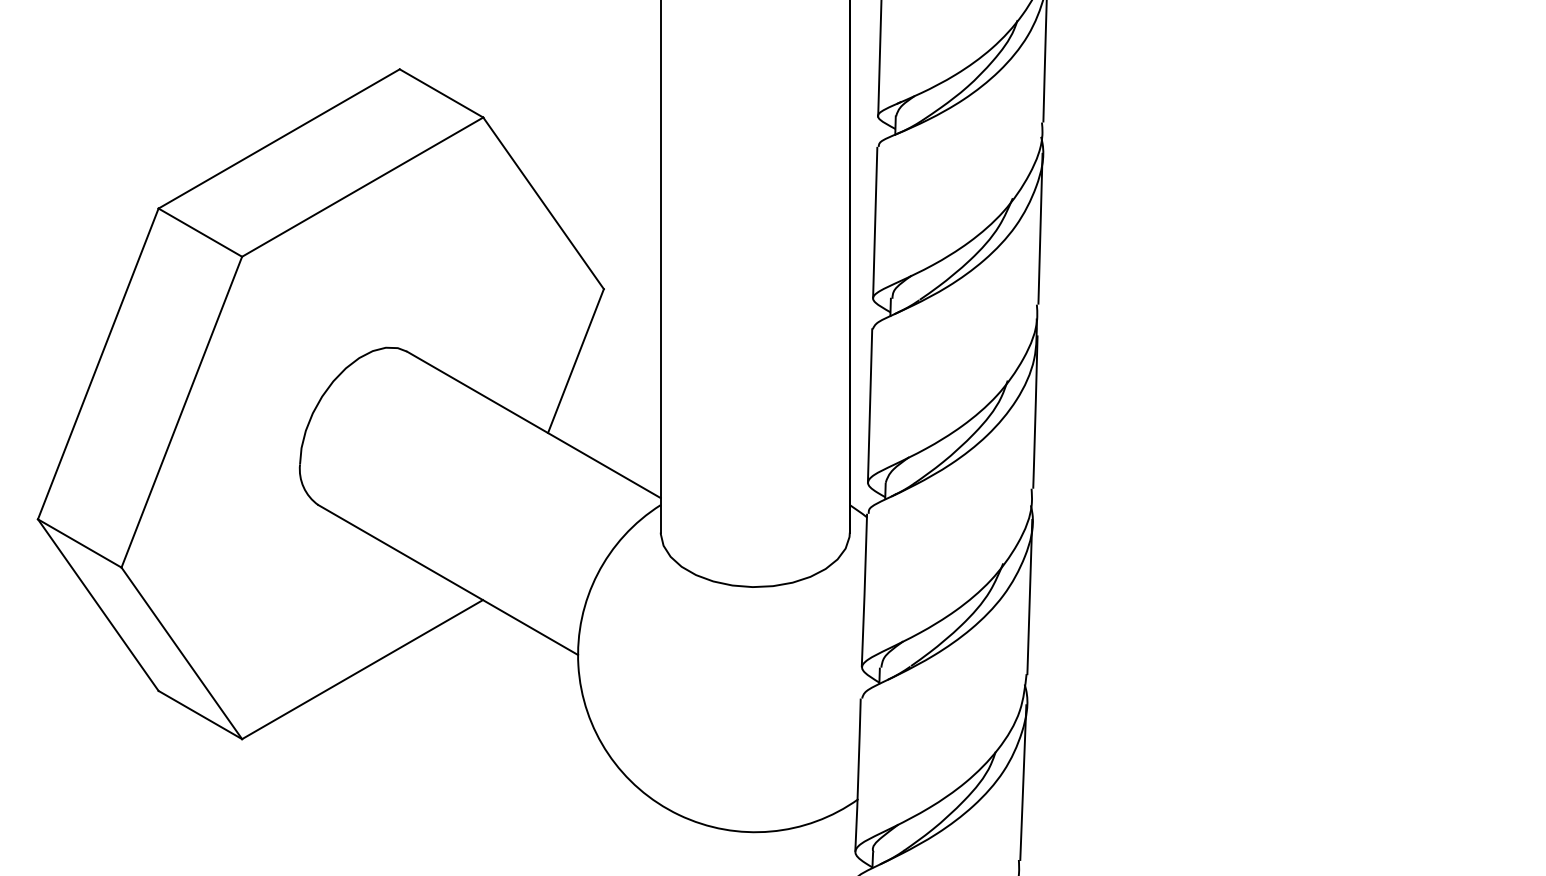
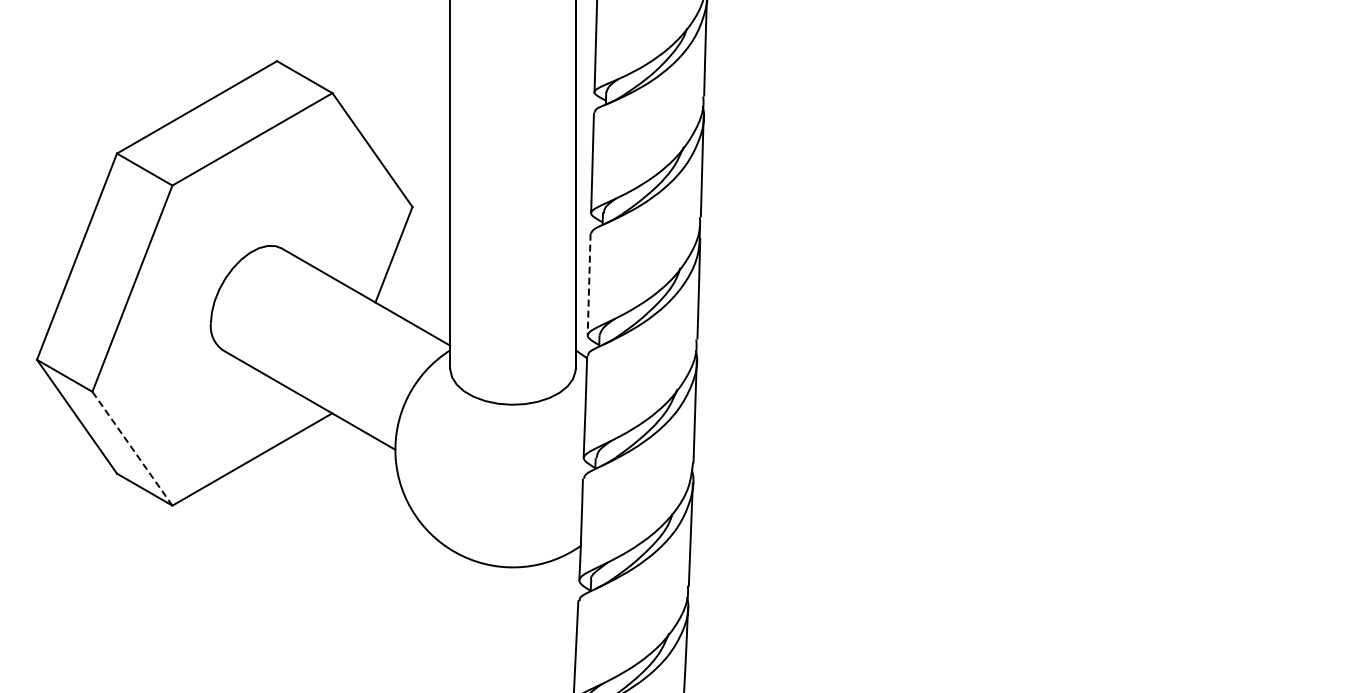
line: (870, 405) -> (589, 284), solid -> dashed
line: (181, 653) -> (132, 448), solid -> dashed

